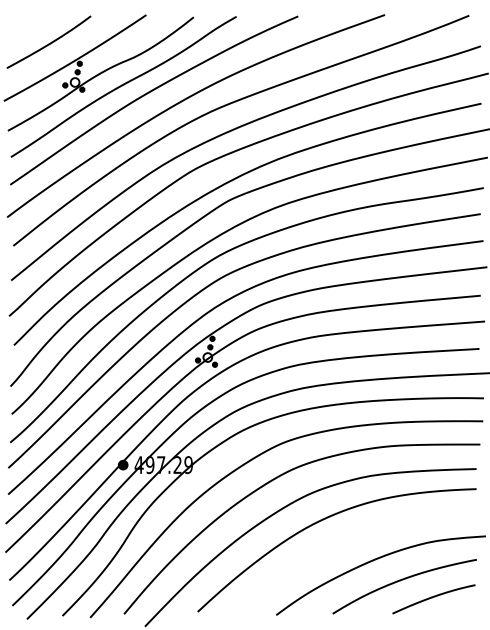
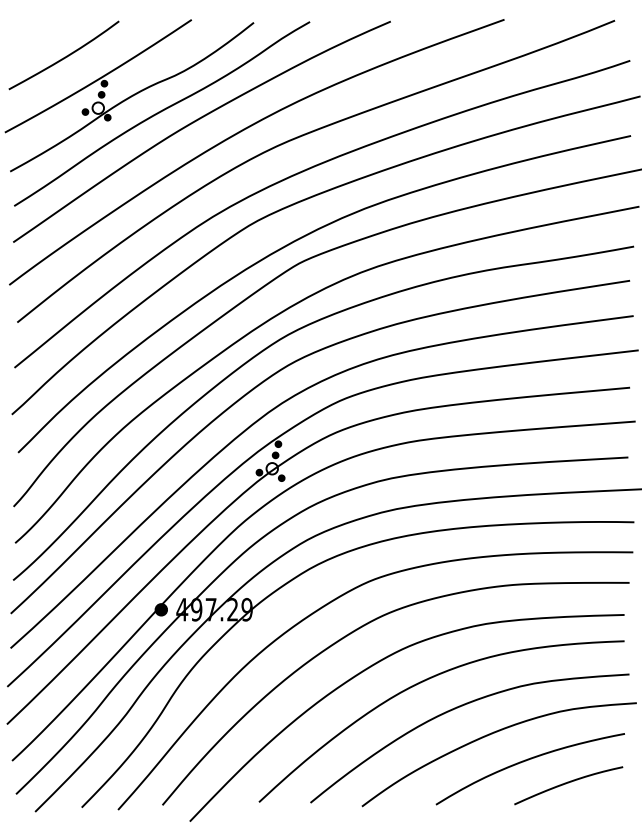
curve: (347, 541) -> (455, 709), added

